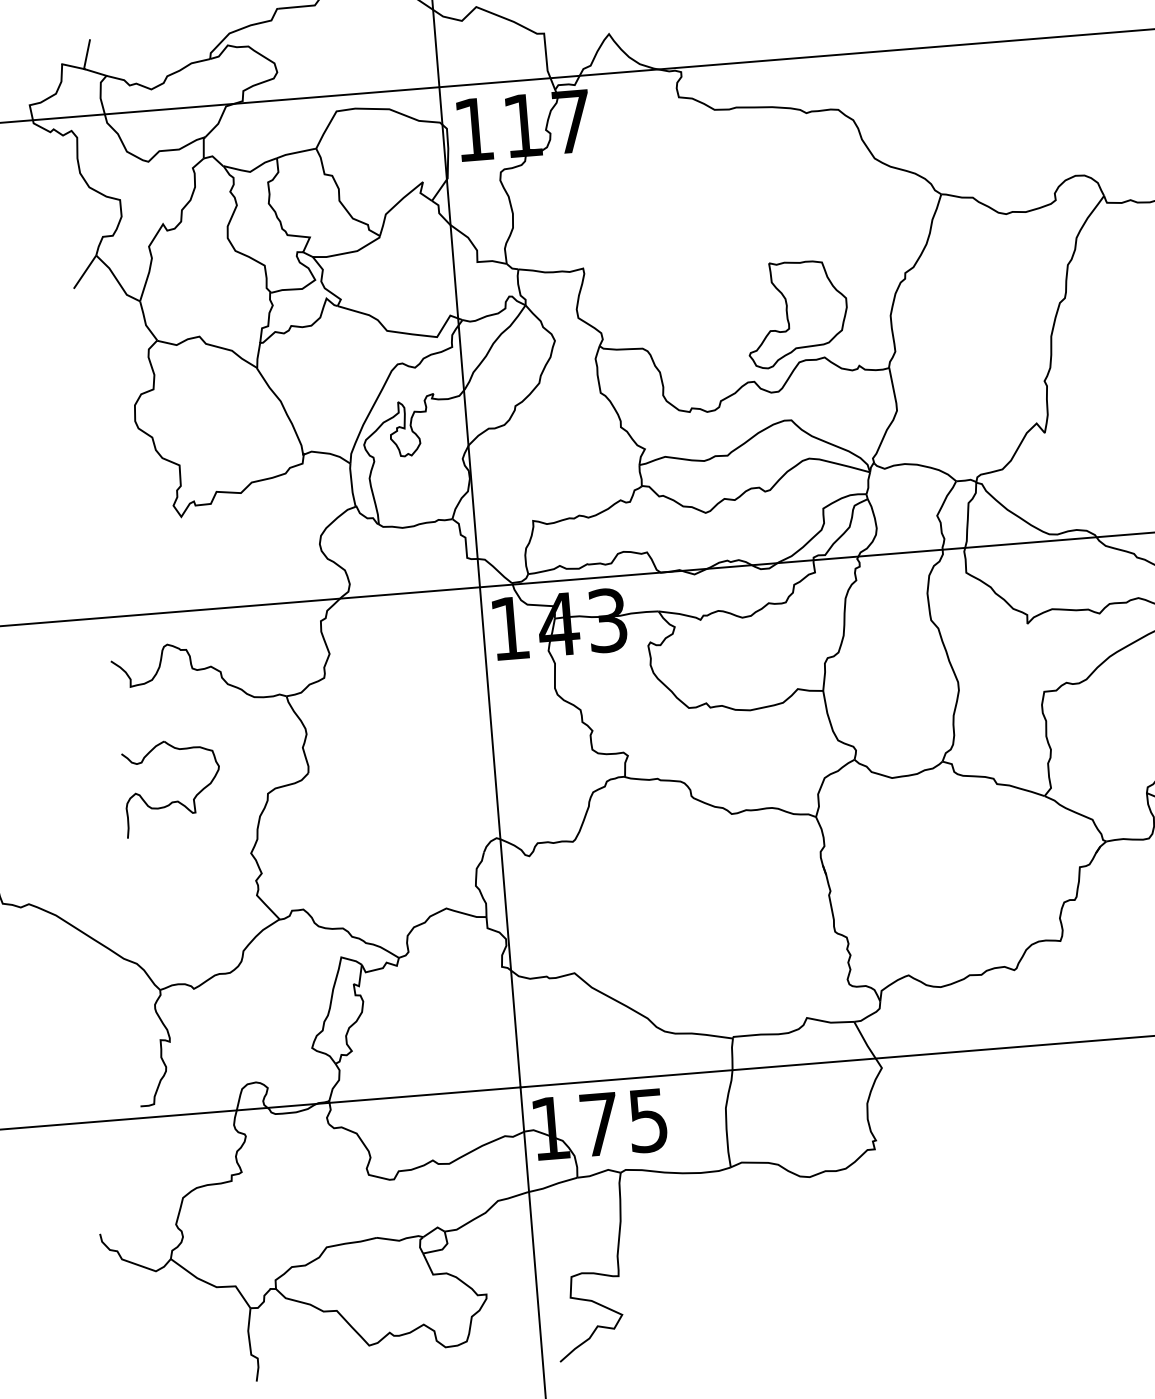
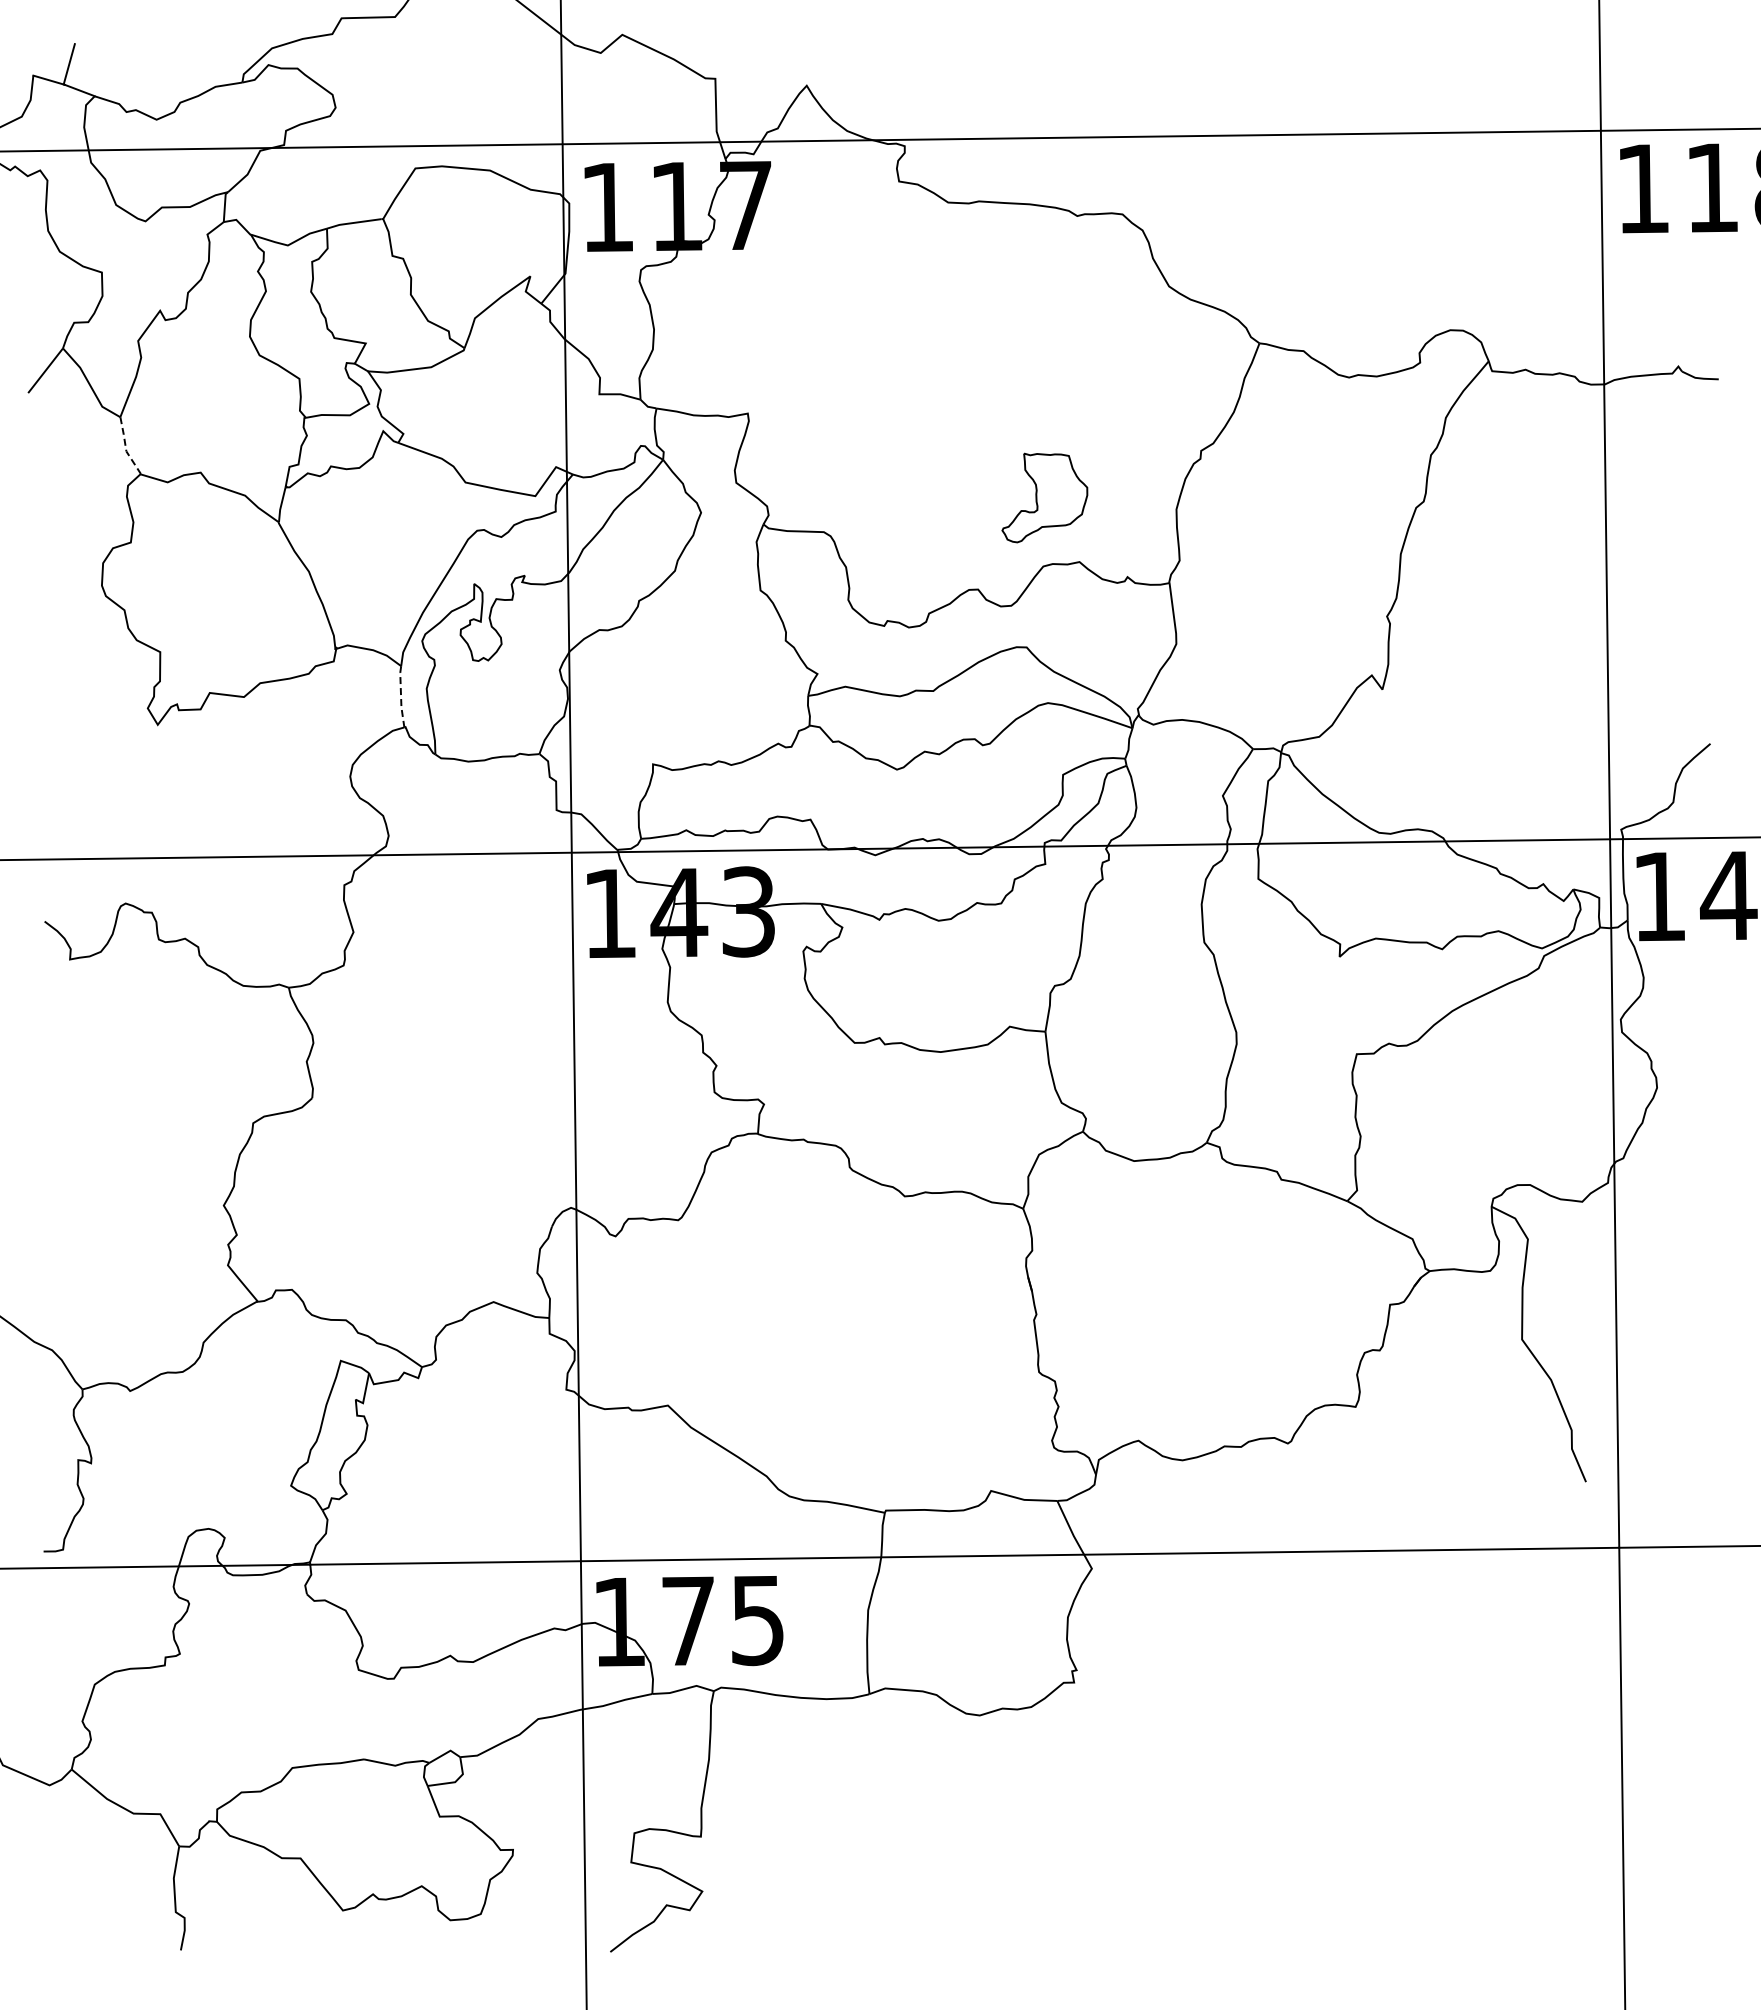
part: (796, 313) -> (1044, 497), size x0.6
line: (145, 322) -> (125, 447), solid -> dashed
line: (352, 485) -> (401, 697), solid -> dashed
part: (176, 800) -> (123, 1124), removed

